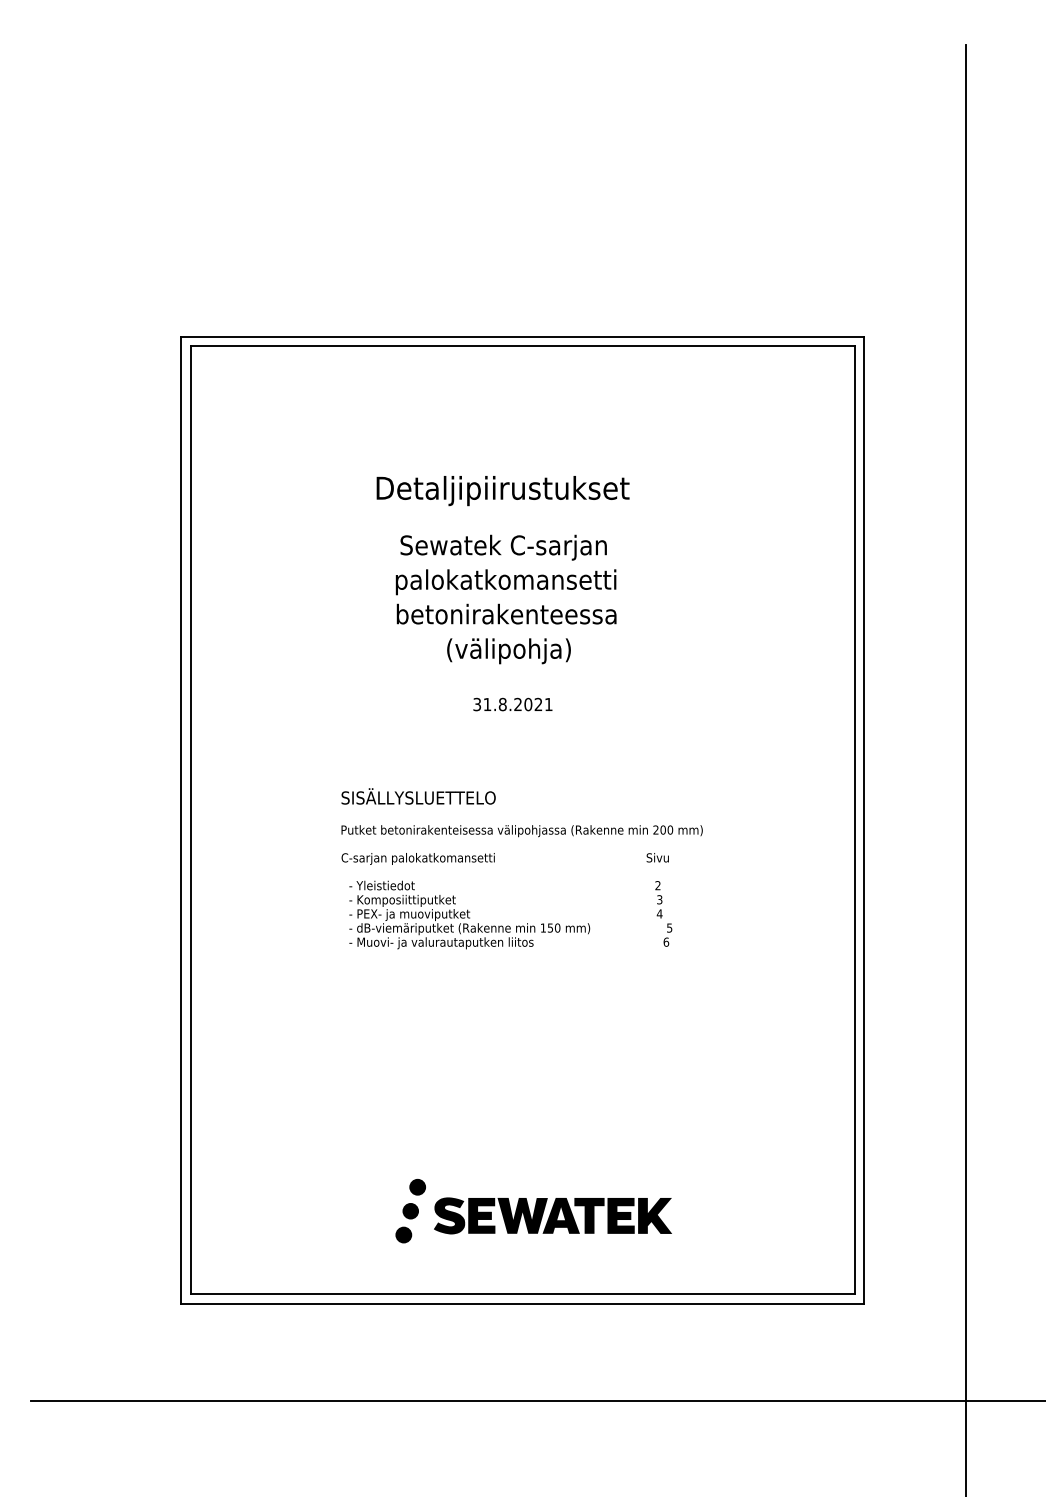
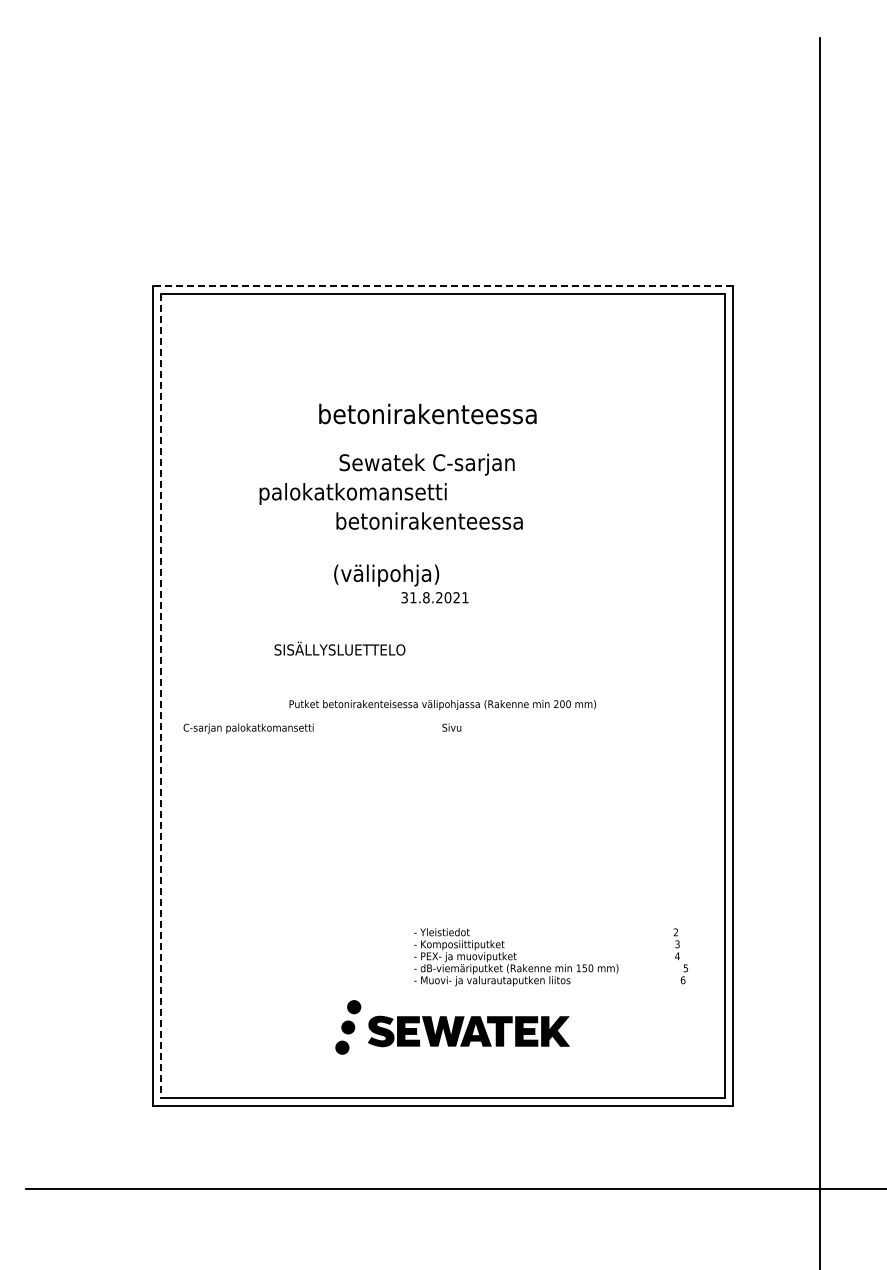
line: (523, 336) -> (443, 285), solid -> dashed
text: (504, 490) -> (427, 416), Detaljipiirustukset -> betonirakenteessa
text: (505, 581) -> (352, 493), moved
text: (508, 651) -> (386, 575), moved
text: (418, 796) -> (339, 648), moved
line: (190, 819) -> (161, 695), solid -> dashed
text: (505, 858) -> (322, 728), moved
text: (511, 915) -> (551, 957), moved

